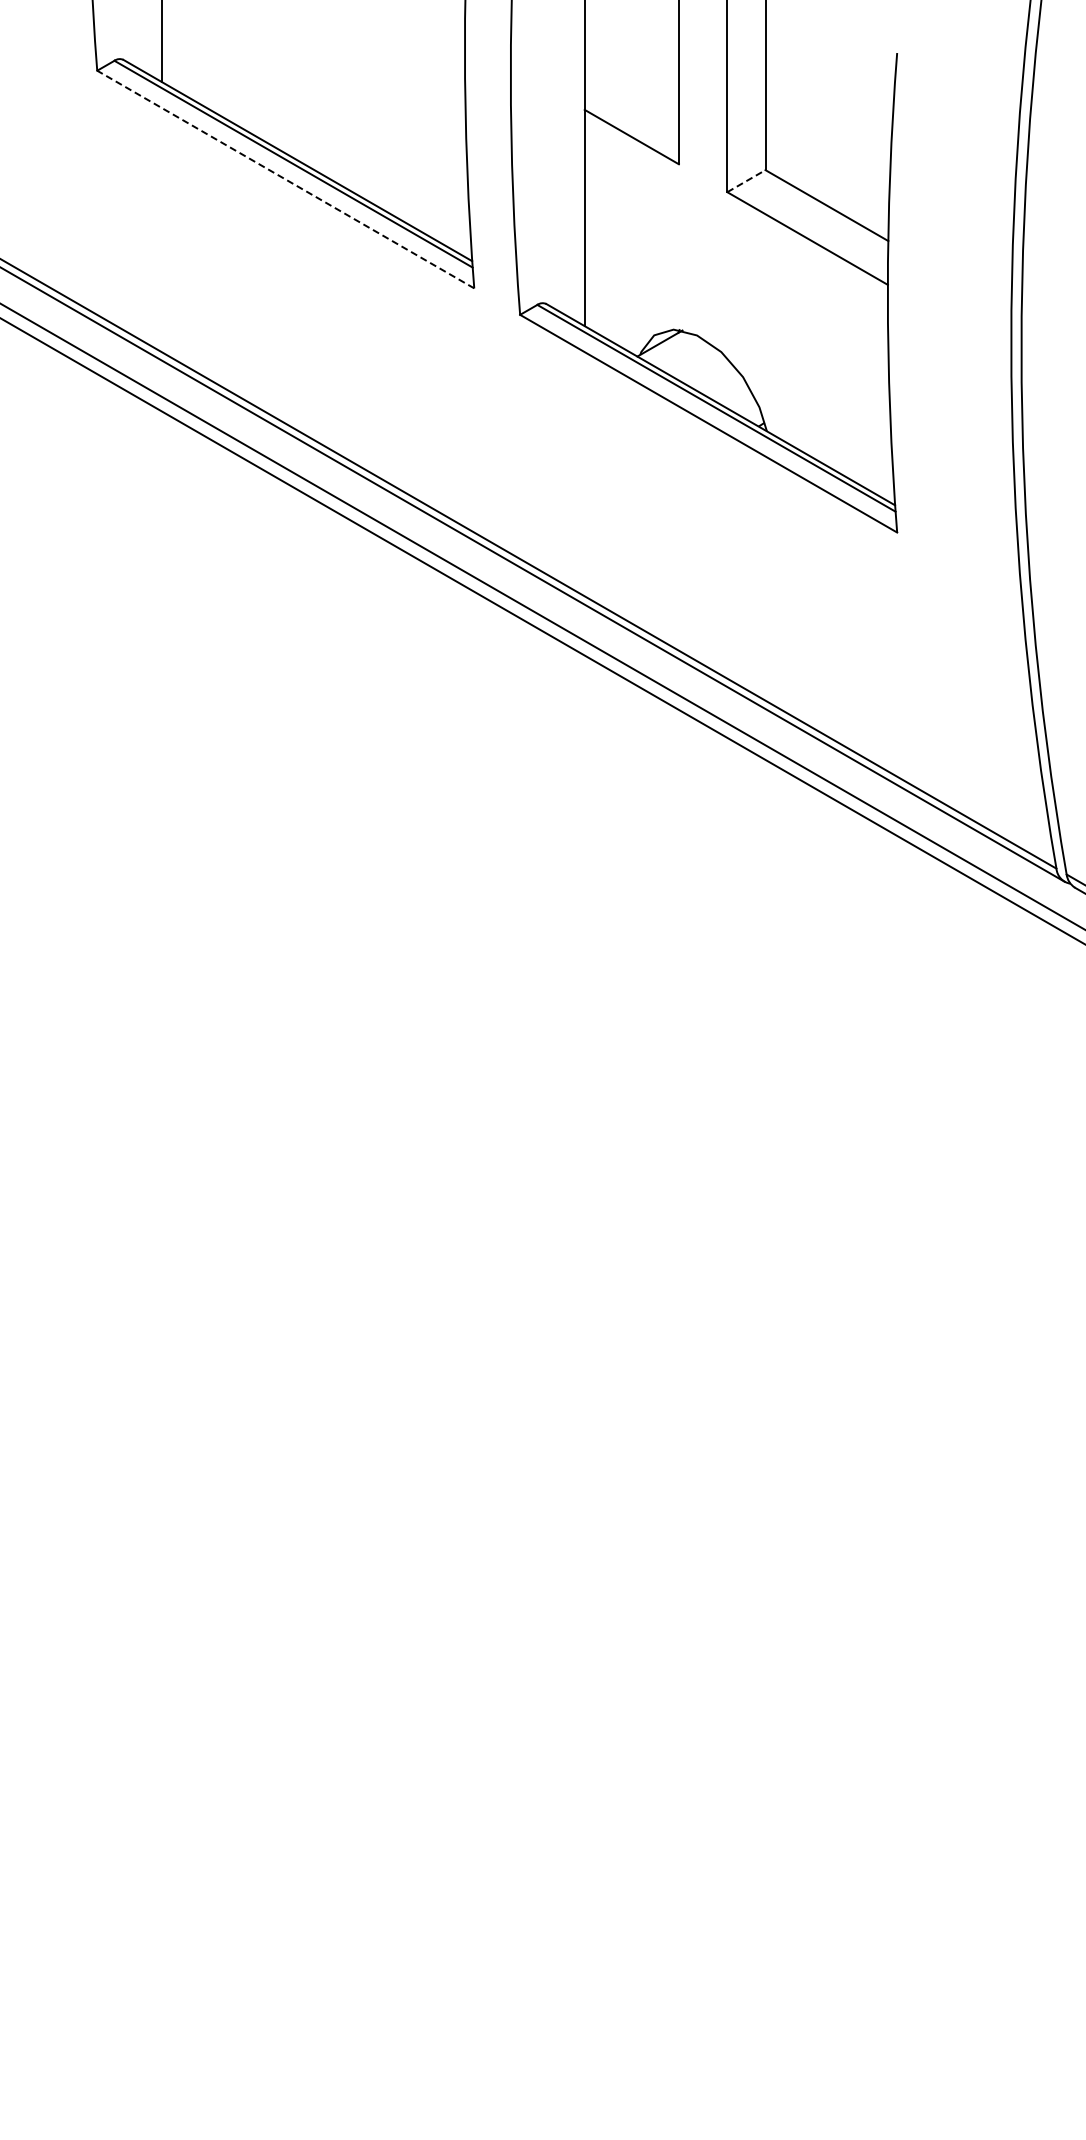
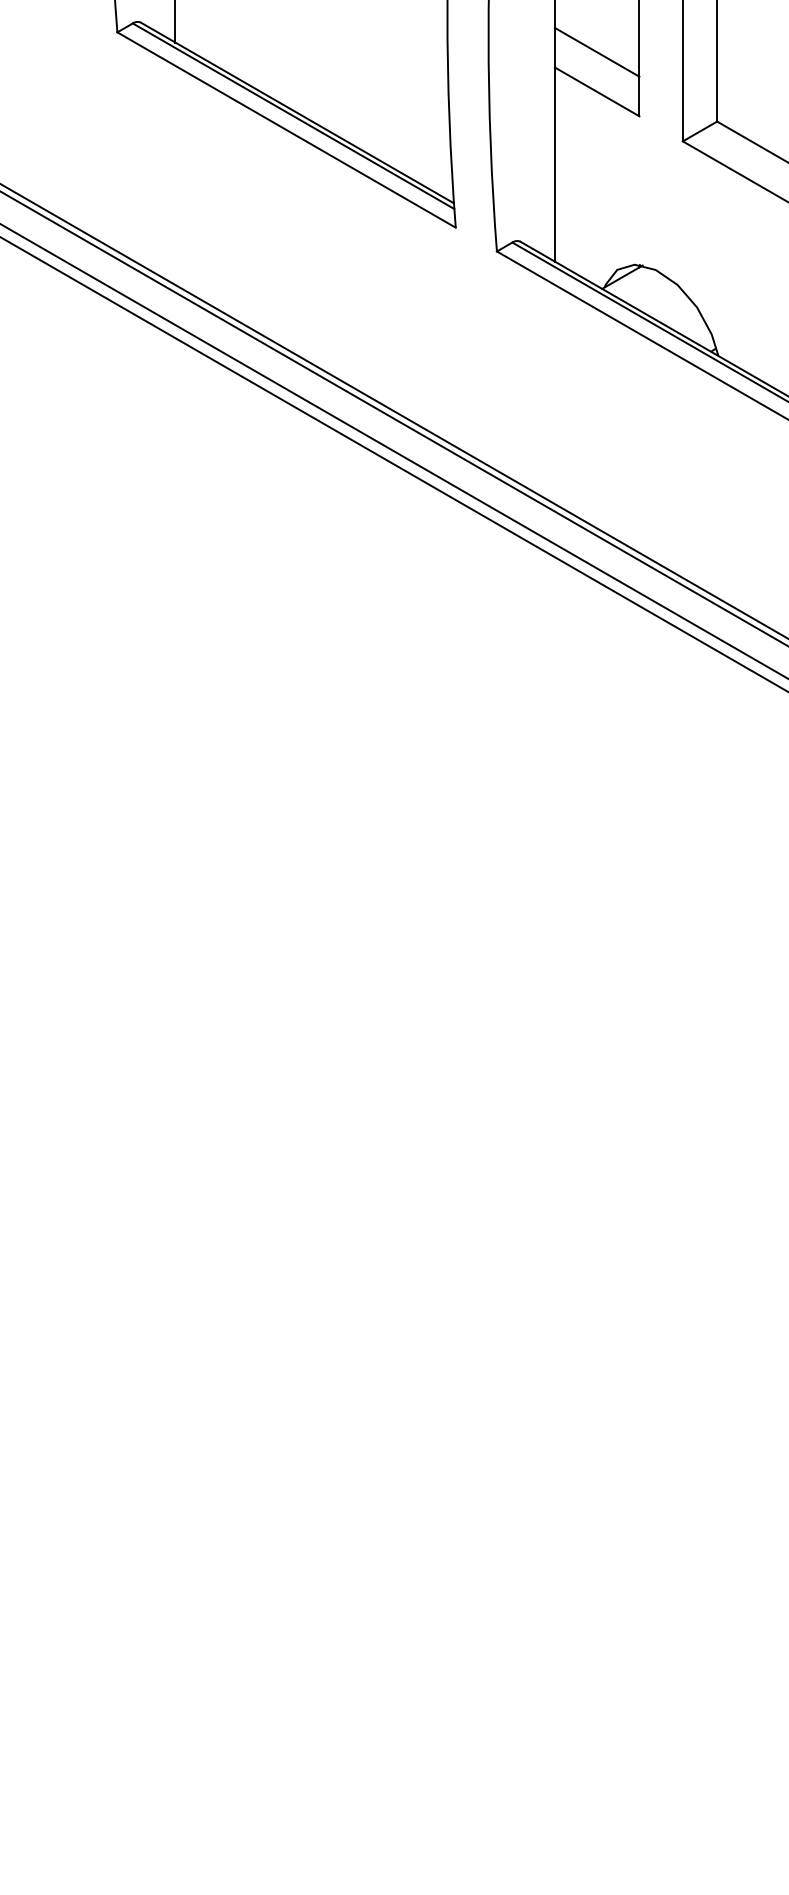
line: (631, 92) -> (596, 51), added
line: (285, 179) -> (286, 129), dashed -> solid
line: (746, 180) -> (700, 130), dashed -> solid

